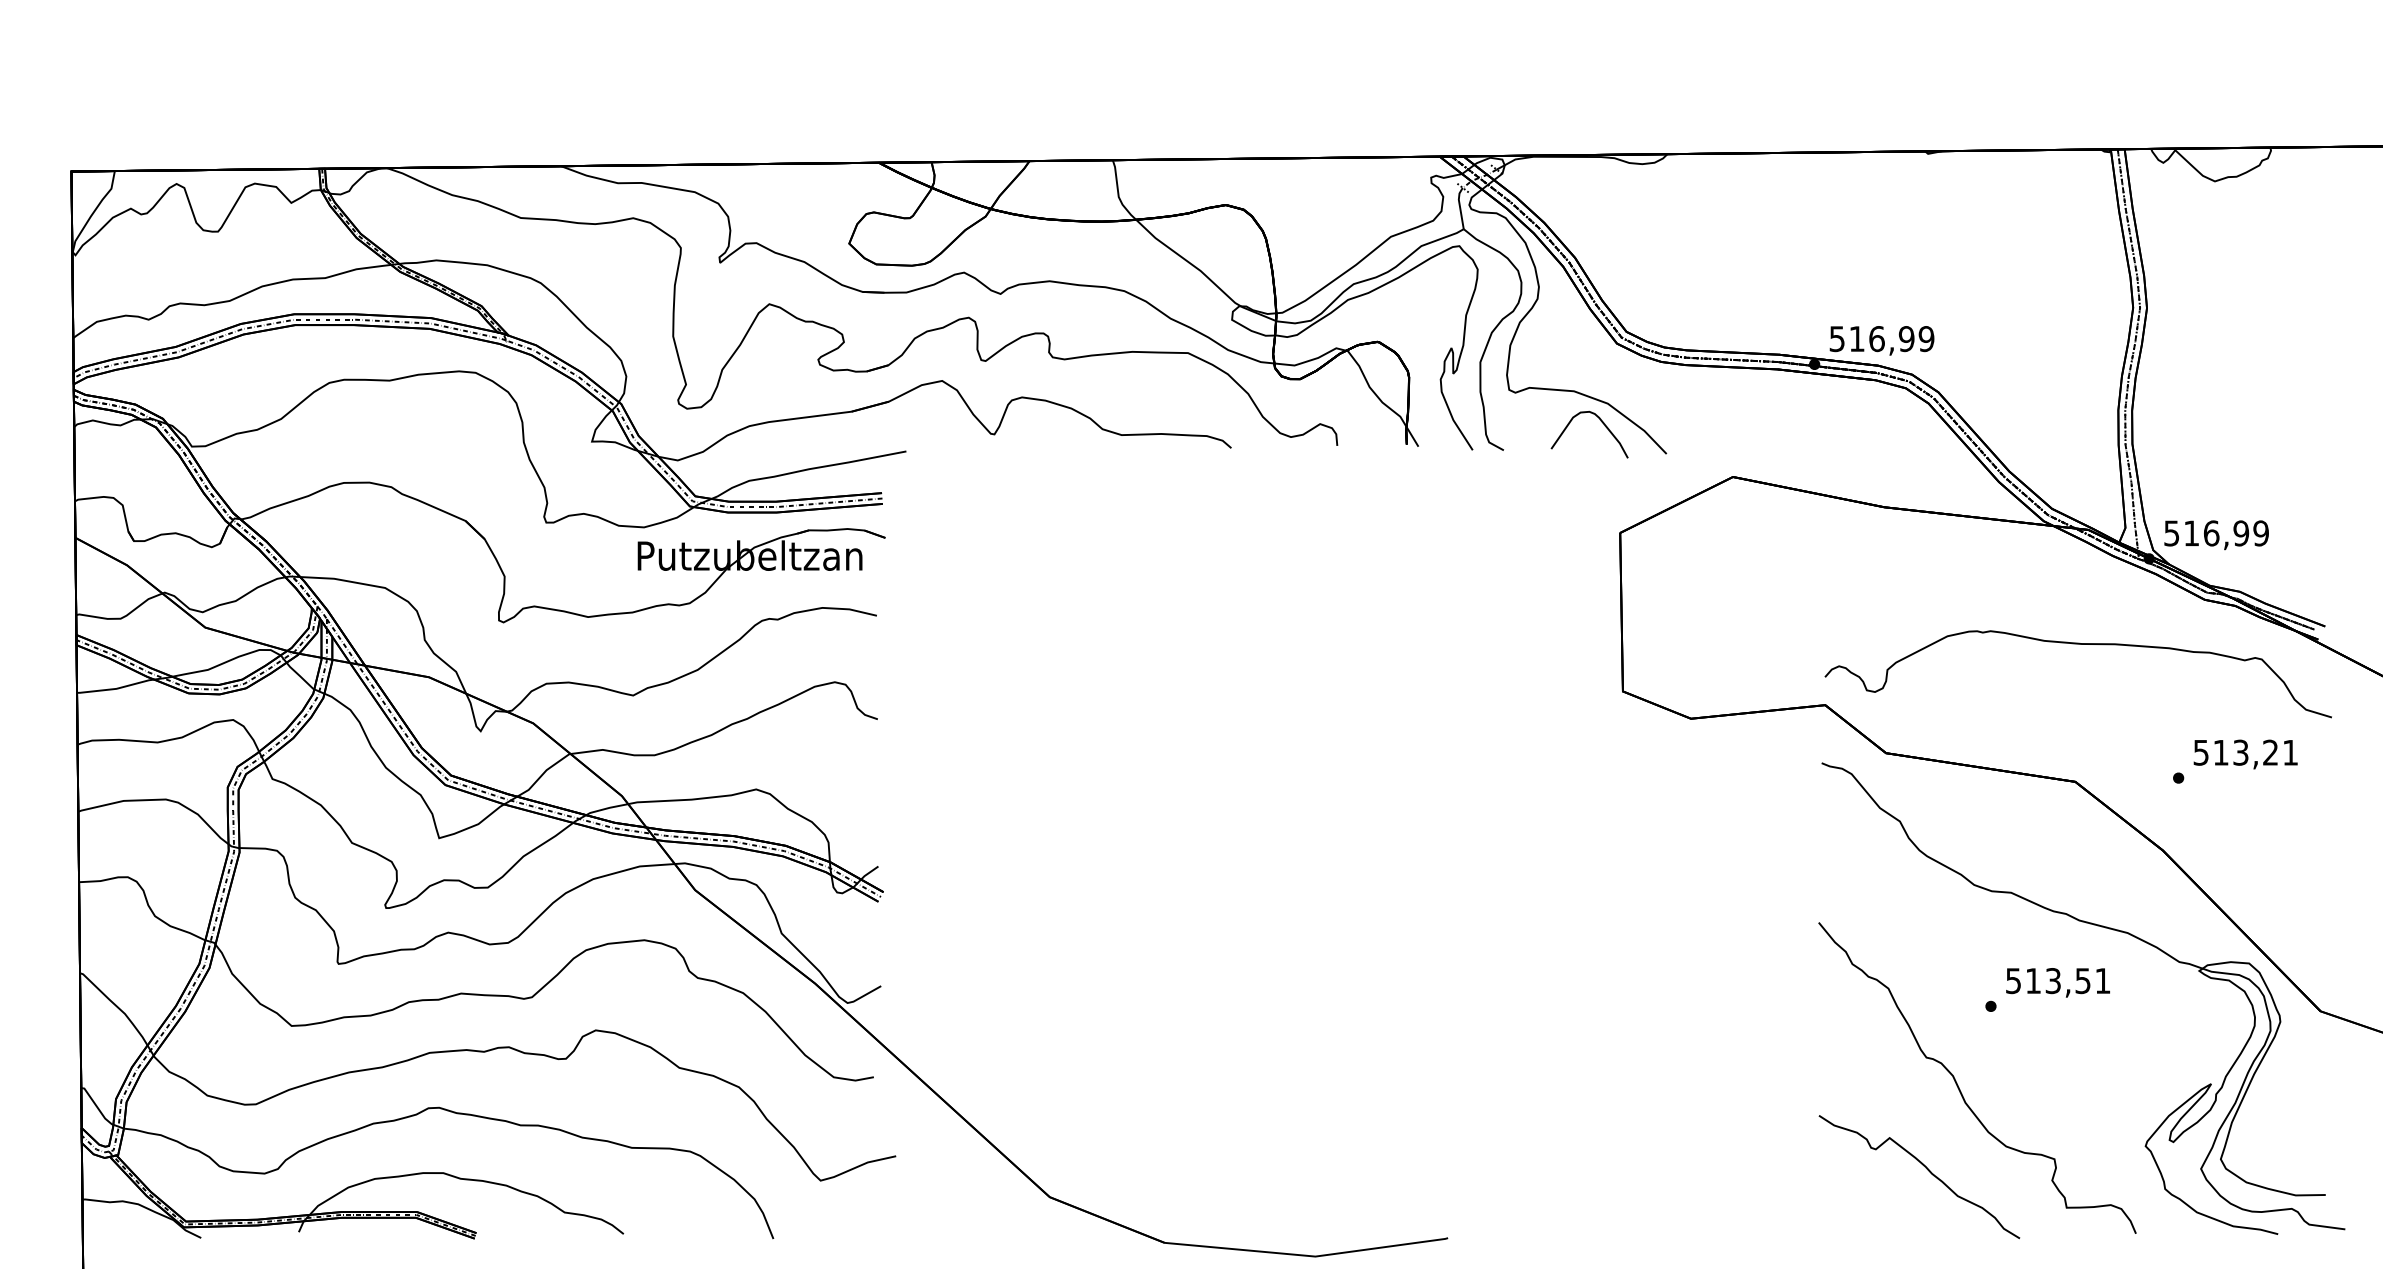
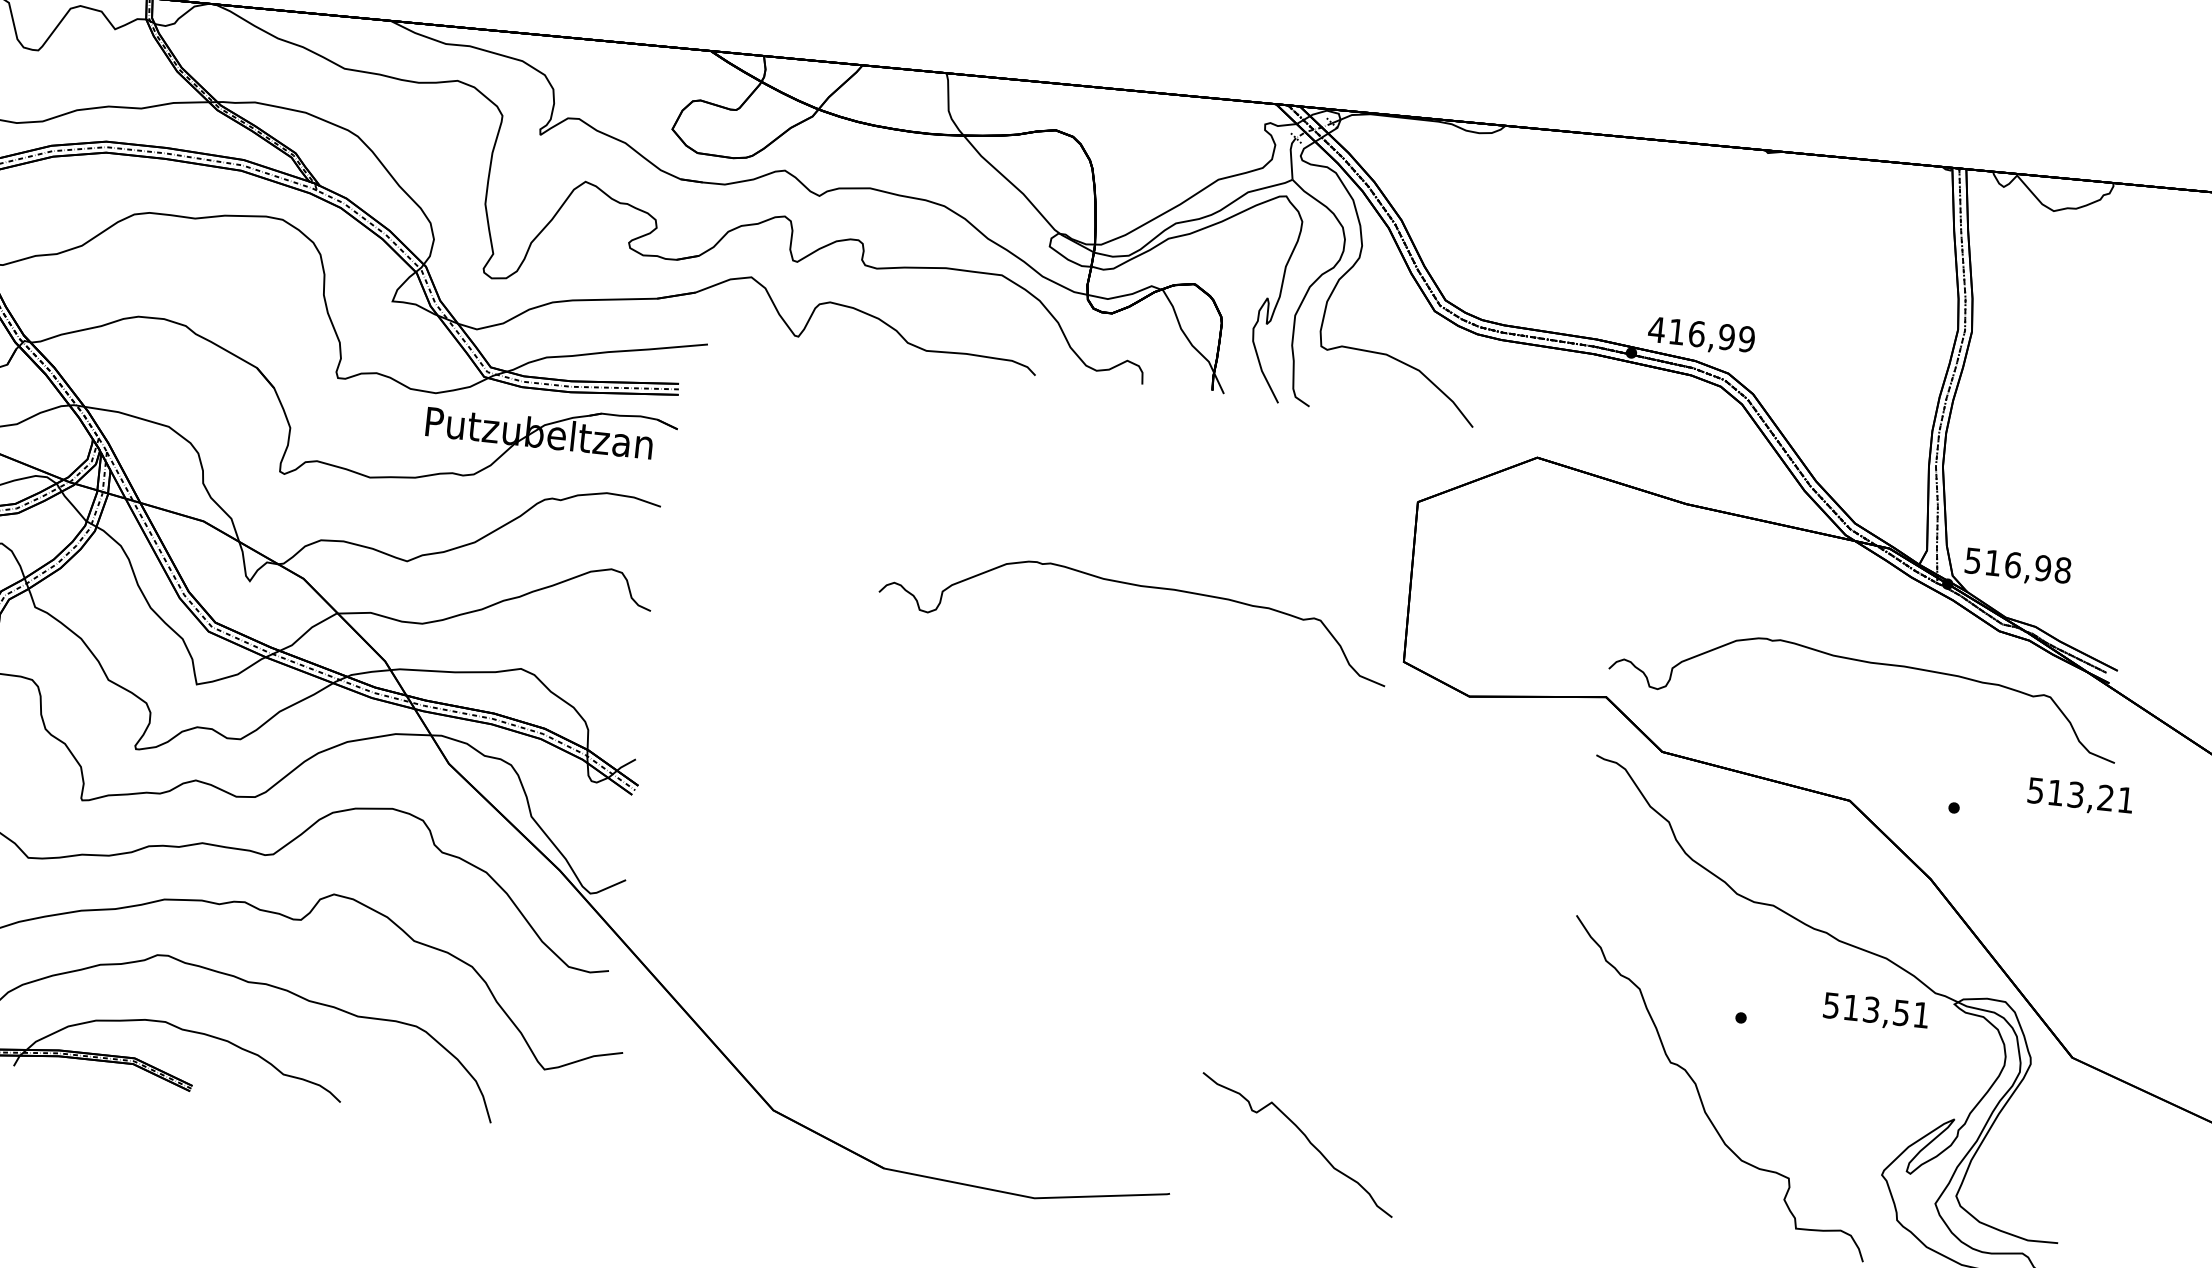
text: (1837, 339) -> (1657, 330), 516,99 -> 416,99
curve: (1601, 422) -> (1410, 388), removed
text: (2260, 533) -> (2062, 570), 516,99 -> 516,98
curve: (1352, 644) -> (1136, 586), added
text: (2245, 754) -> (2080, 797), moved
text: (2057, 982) -> (1875, 1011), moved
curve: (1926, 1169) -> (1305, 1138), moved

